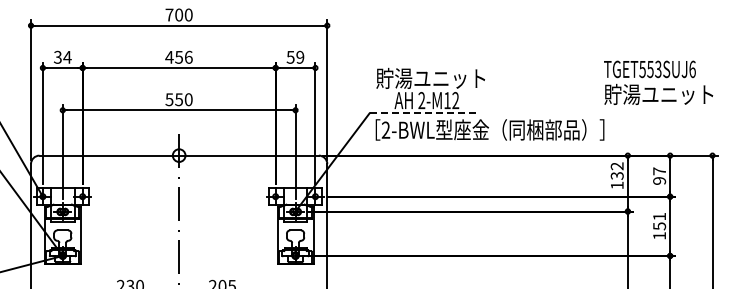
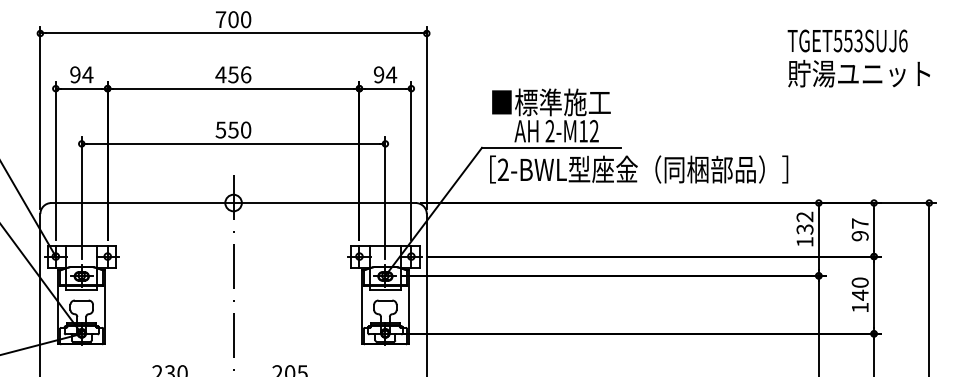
text: (295, 56) -> (385, 73), 59 -> 94
text: (57, 57) -> (74, 75), 34 -> 94
text: (430, 78) -> (561, 102), 貯湯ユニット -> ■標準施工
text: (658, 82) -> (858, 58), moved
line: (422, 113) -> (550, 148), dashed -> solid
text: (659, 221) -> (860, 288), 151 -> 140

